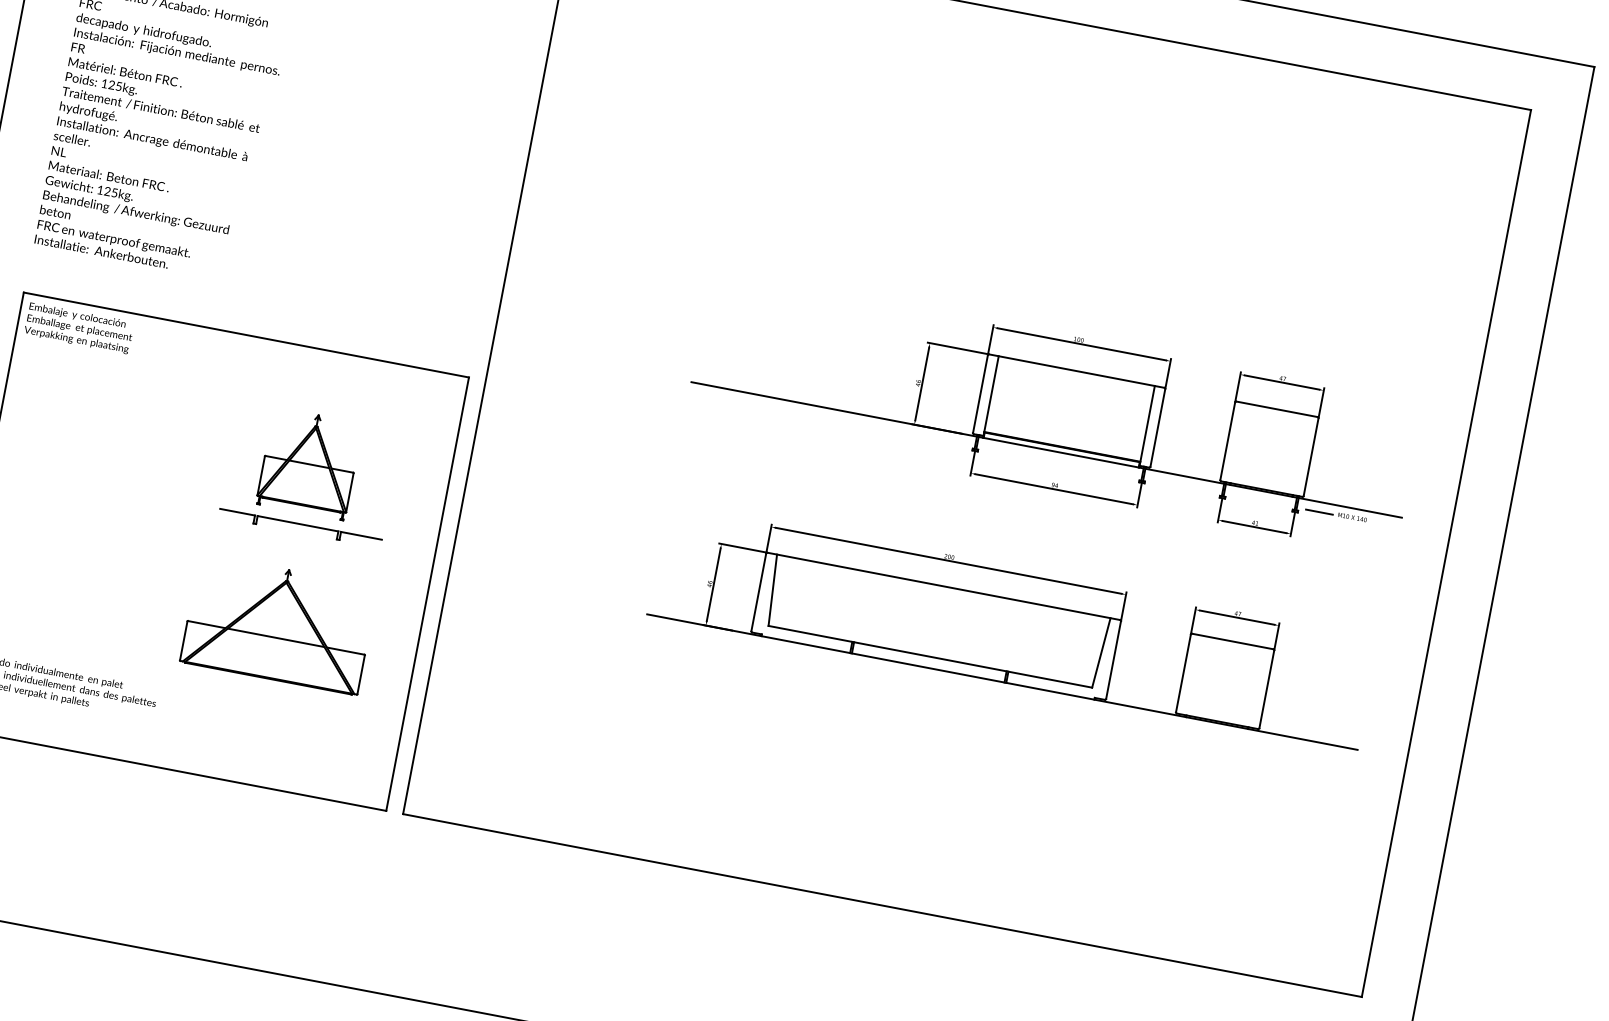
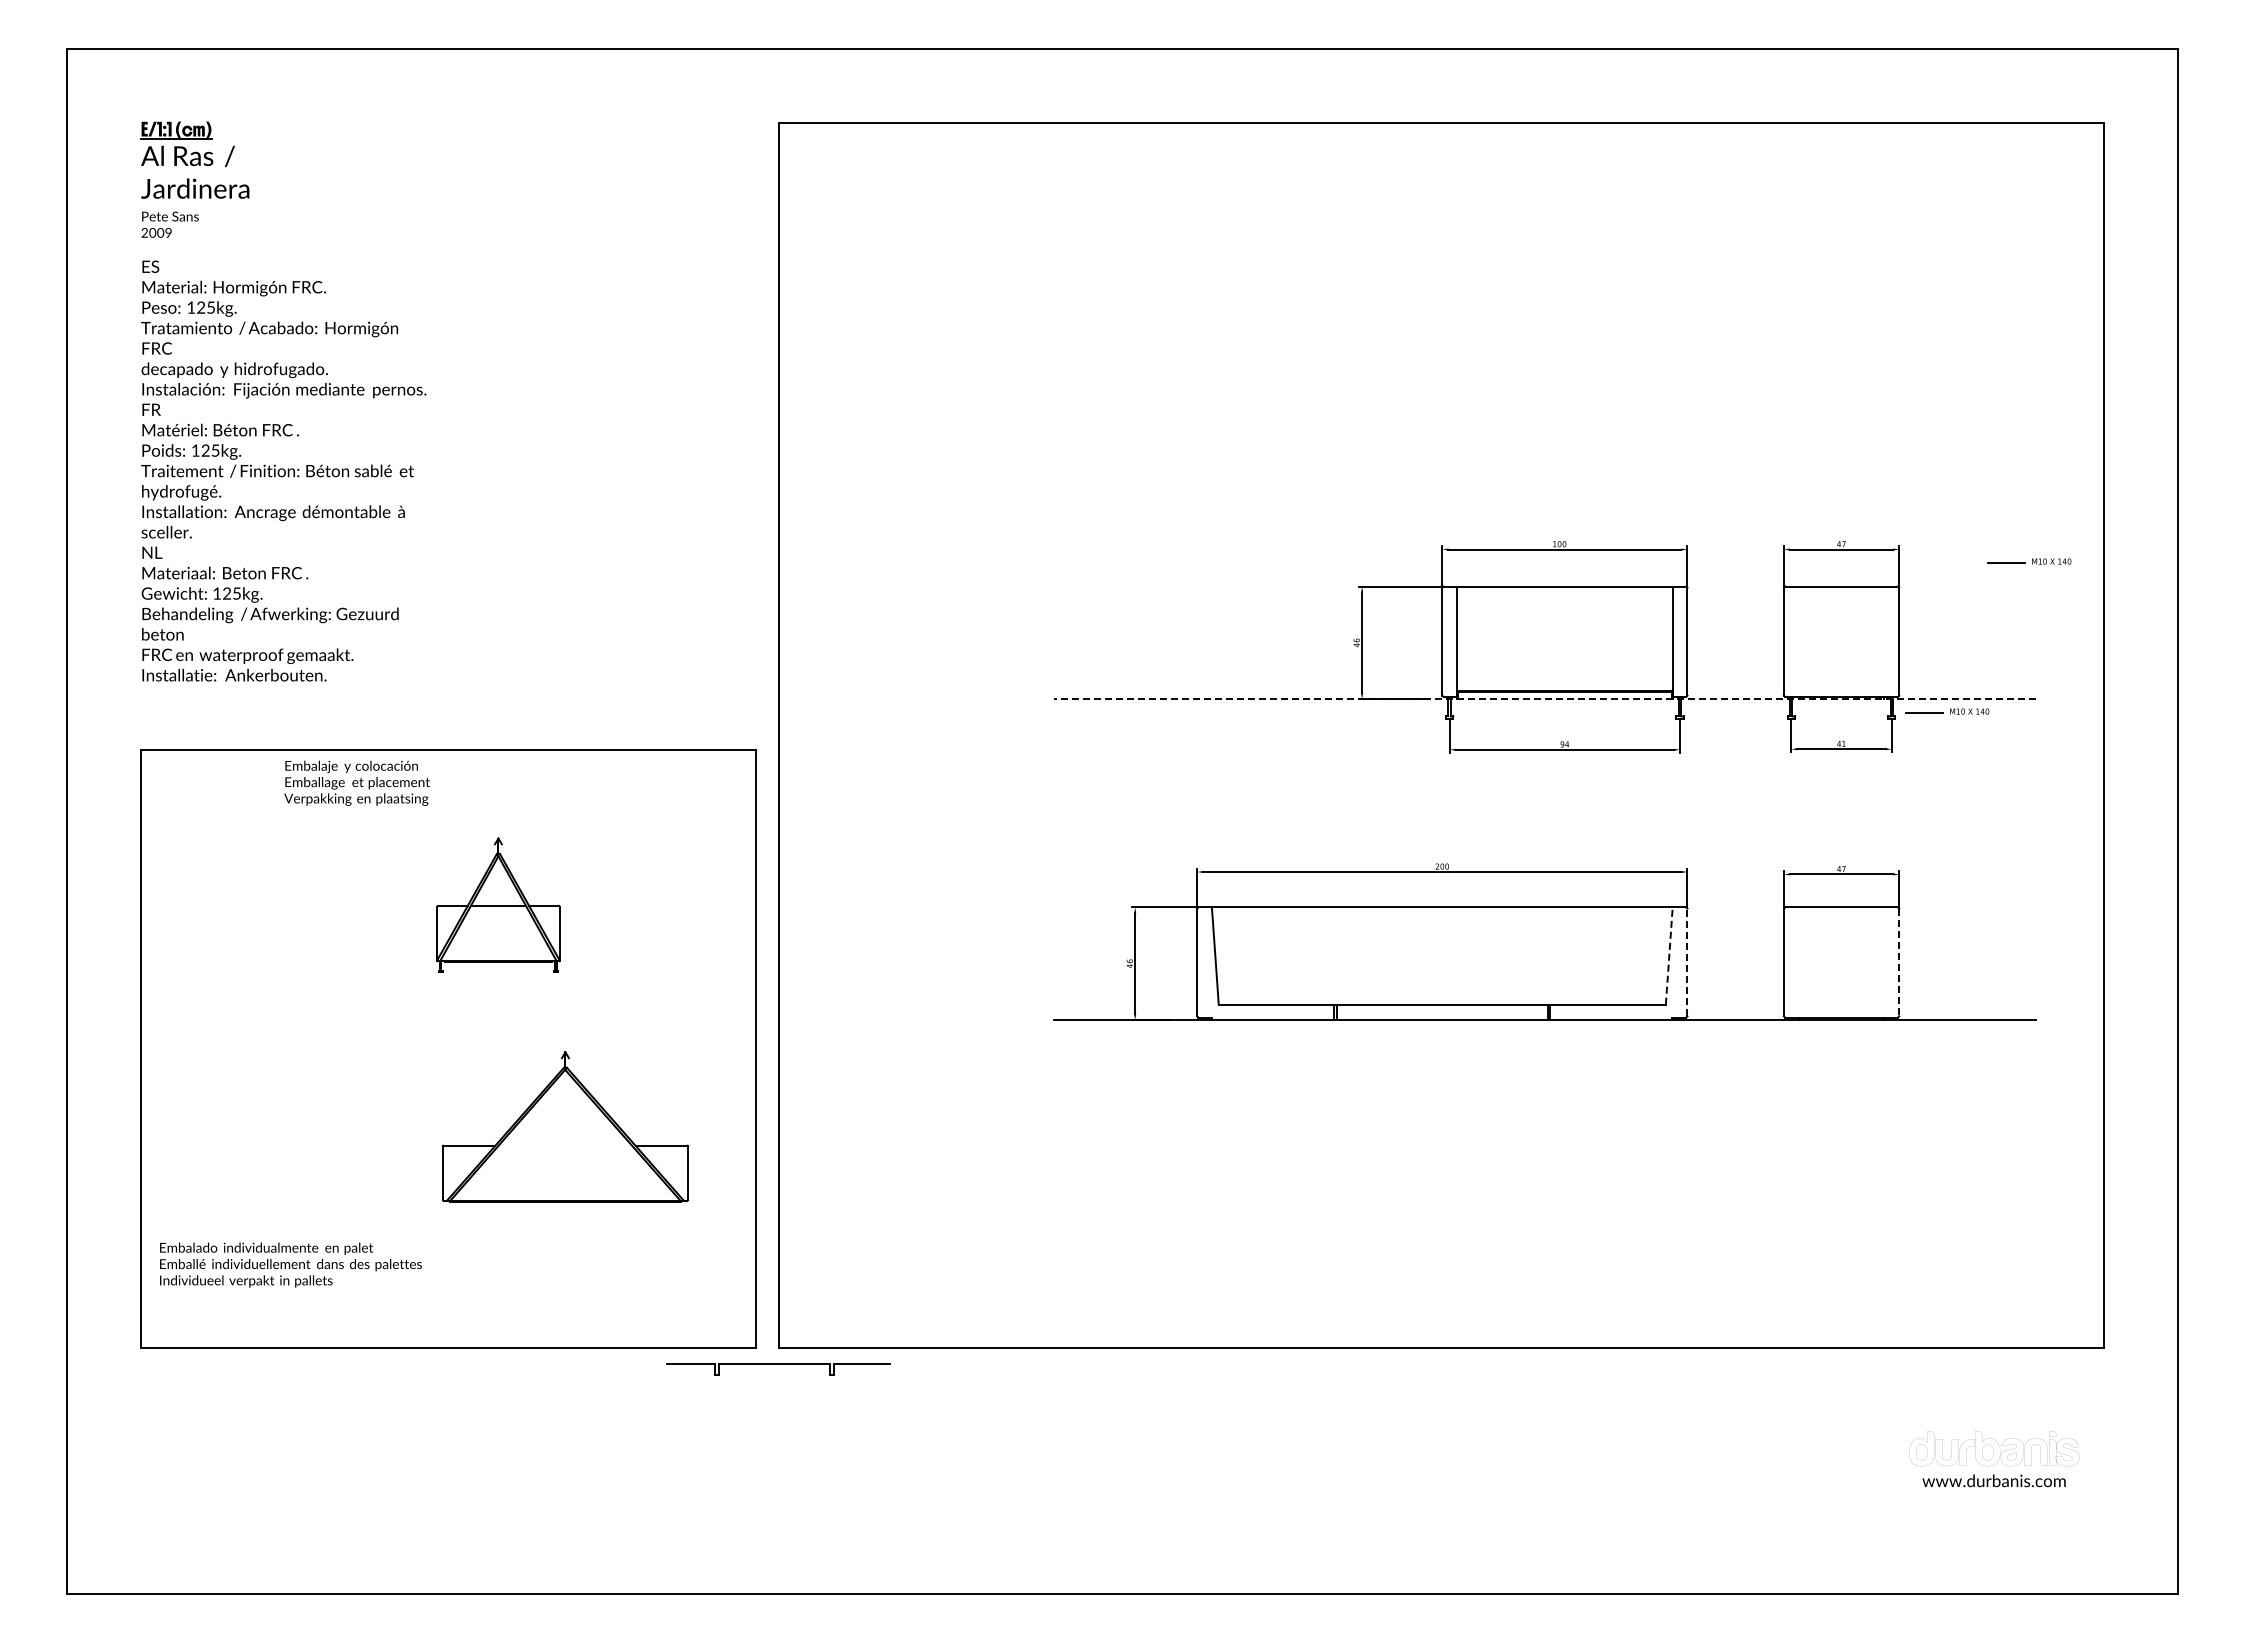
text: (78, 327) -> (356, 782), moved
part: (1416, 417) -> (2029, 561), added
line: (1046, 450) -> (1544, 699), solid -> dashed
part: (309, 463) -> (498, 904), moved
part: (300, 528) -> (778, 1369), moved
line: (276, 637) -> (565, 1145), removed
line: (1101, 652) -> (1669, 955), solid -> dashed
line: (1113, 660) -> (1687, 962), solid -> dashed
line: (1267, 689) -> (1899, 962), solid -> dashed

